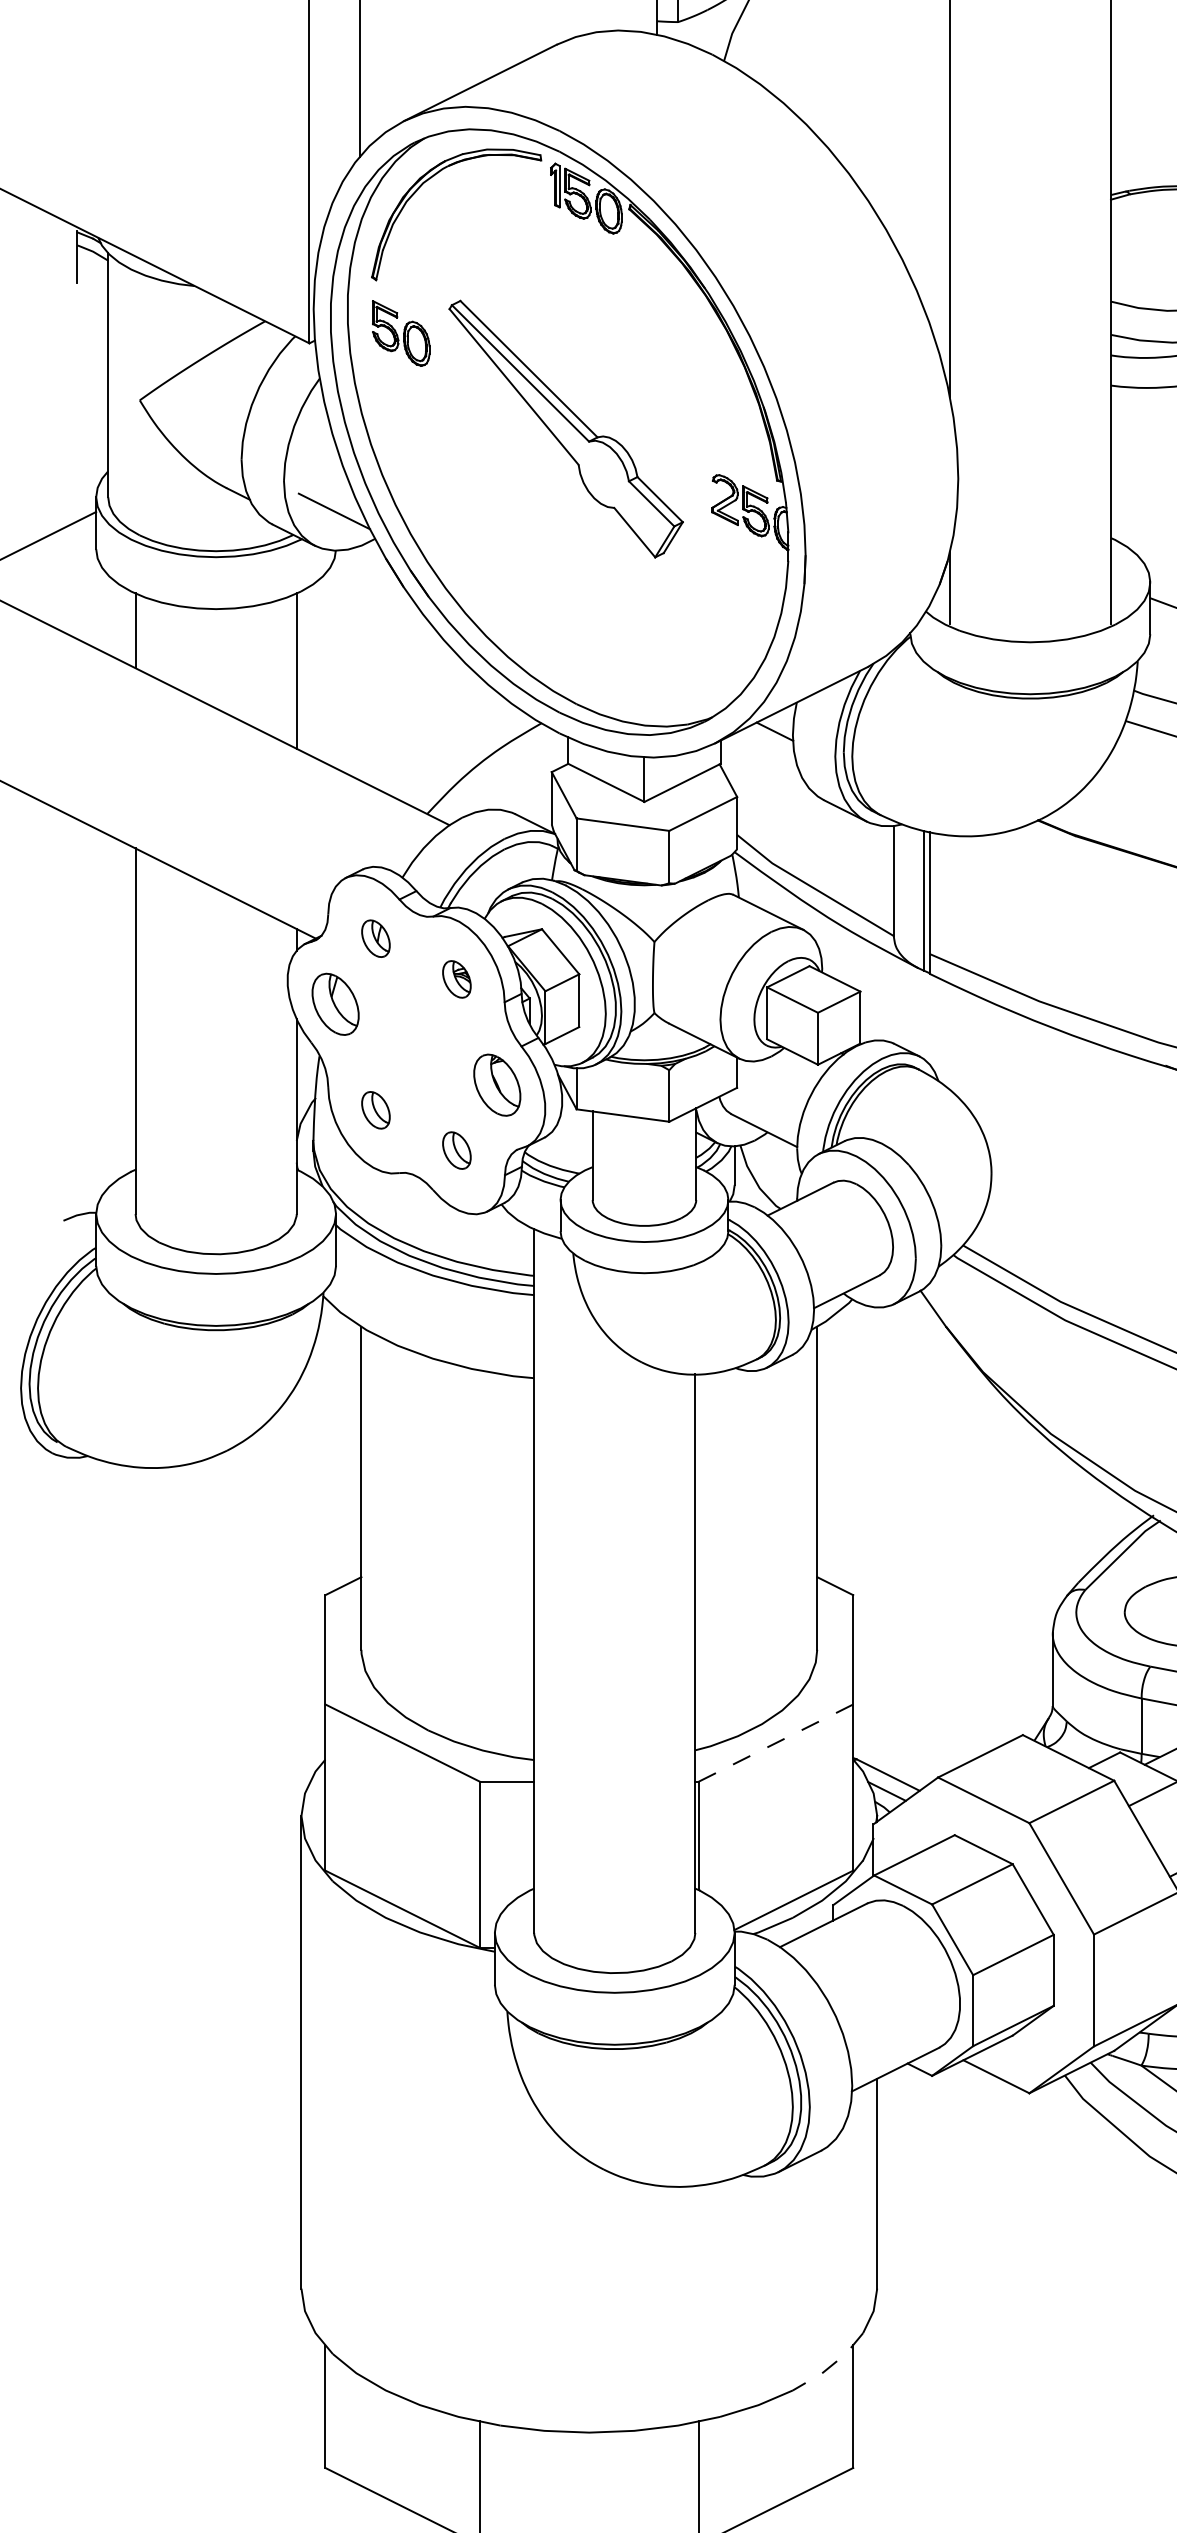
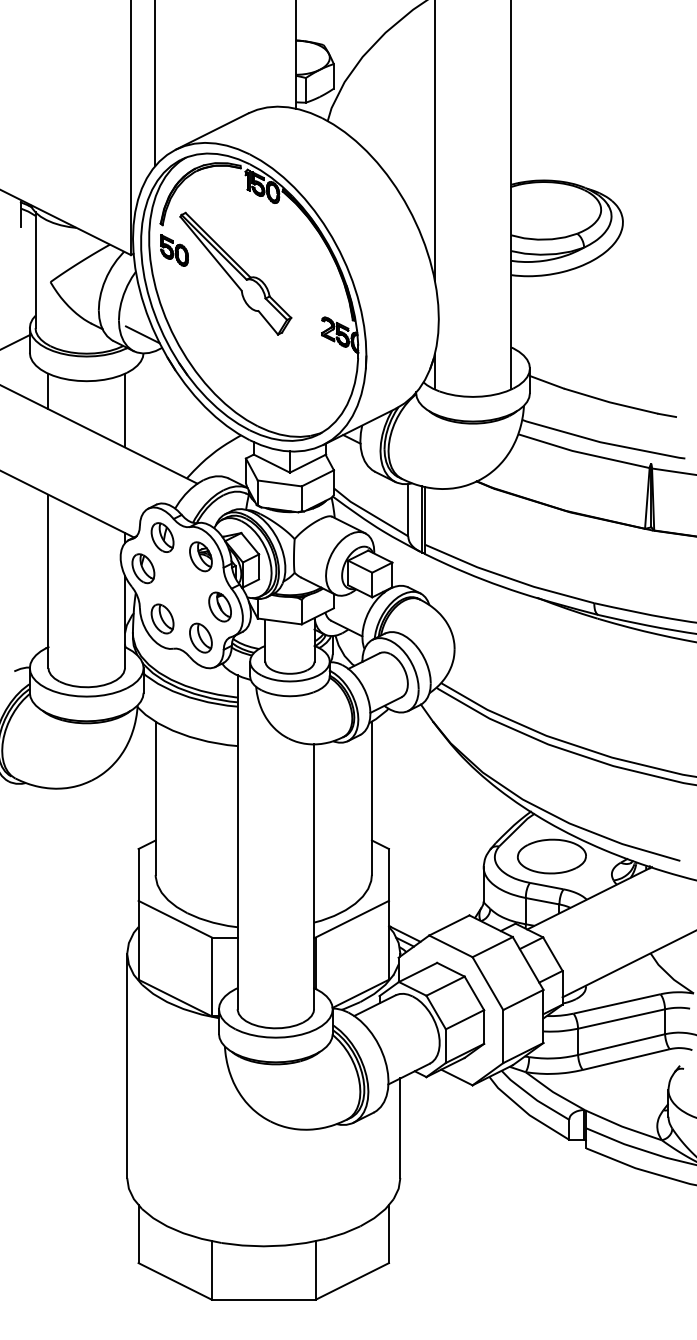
part: (565, 428) -> (235, 273), moved
part: (375, 938) -> (162, 537), size x1.67
part: (455, 978) -> (200, 556), size x1.67
part: (375, 1109) -> (162, 618), size x1.67
part: (455, 1149) -> (200, 637), size x1.67
line: (774, 1743) -> (351, 919), dashed -> solid
line: (831, 2367) -> (378, 1215), dashed -> solid

